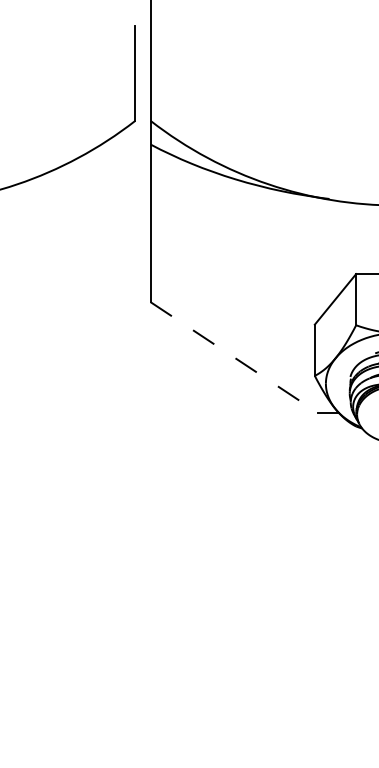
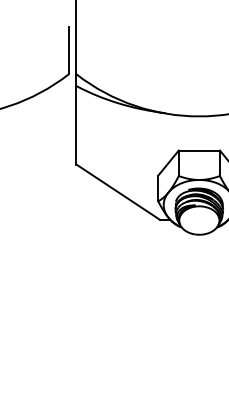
line: (235, 358) -> (118, 192), dashed -> solid

